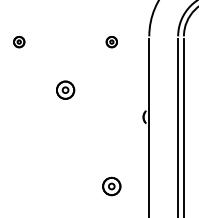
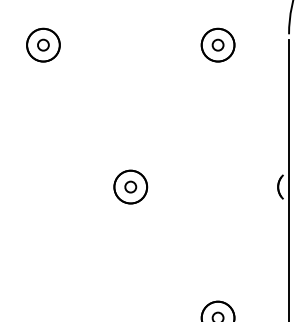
part: (18, 41) -> (41, 43), size x1.67
part: (111, 41) -> (217, 43), size x1.67
part: (65, 89) -> (130, 185), moved

